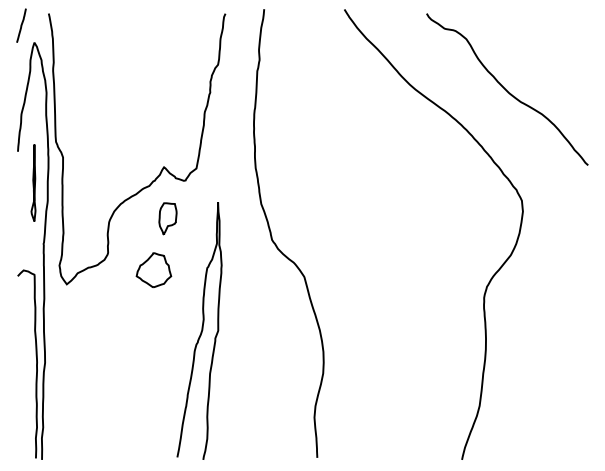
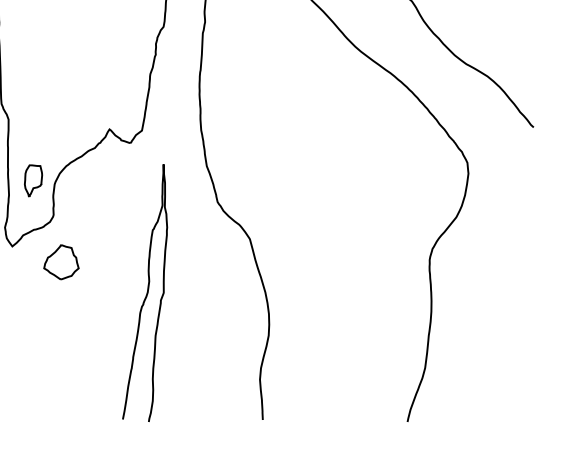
part: (167, 218) -> (33, 180), moved
part: (153, 270) -> (61, 262), moved

